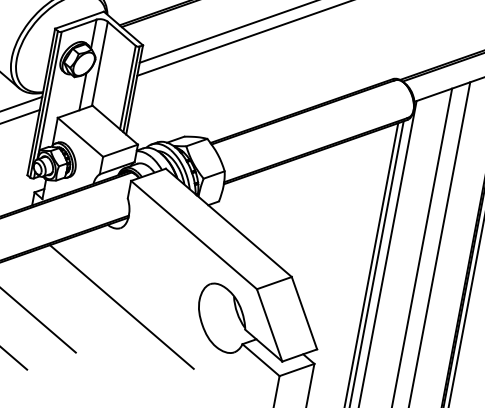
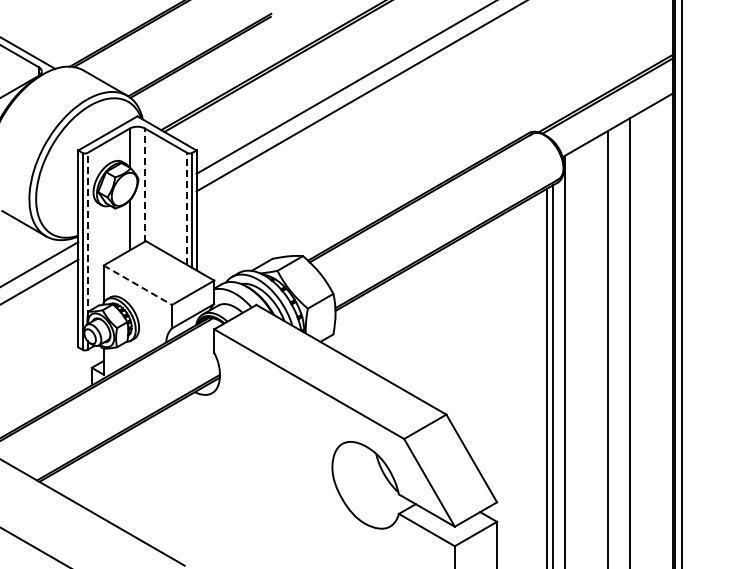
line: (100, 64) -> (145, 185), solid -> dashed
line: (128, 87) -> (187, 208), solid -> dashed
line: (50, 92) -> (87, 234), solid -> dashed
line: (80, 137) -> (138, 285), solid -> dashed
line: (121, 306) -> (232, 494), removed

